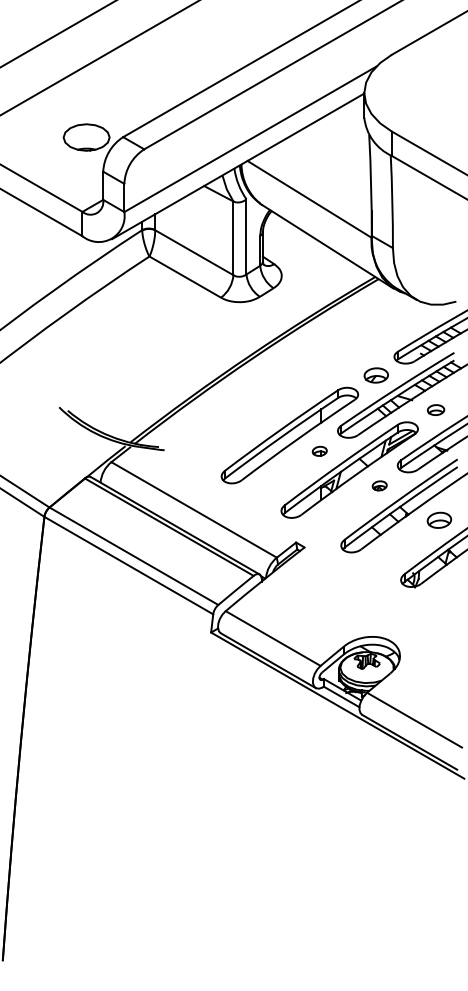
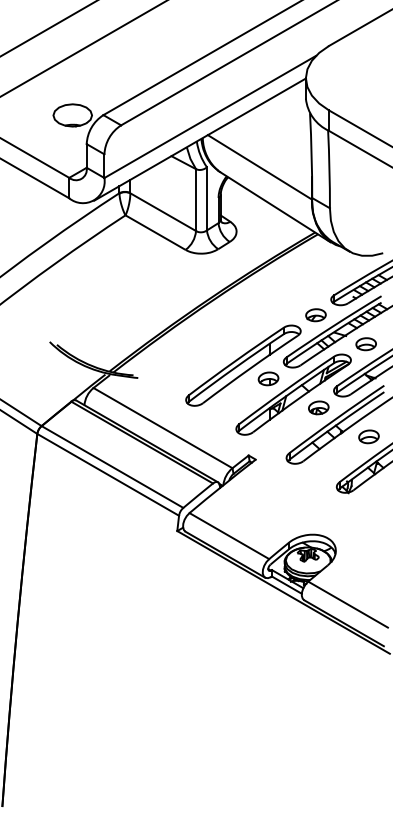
part: (435, 410) -> (365, 344), size x1.43
part: (319, 450) -> (268, 378), size x1.67
part: (379, 485) -> (318, 407), size x1.67

